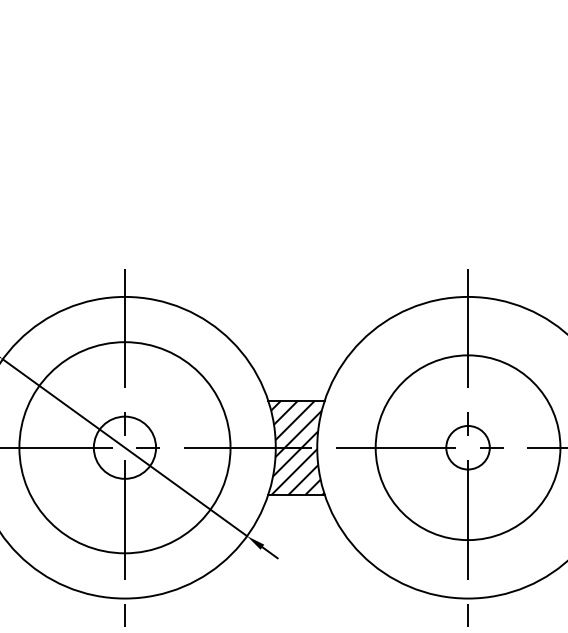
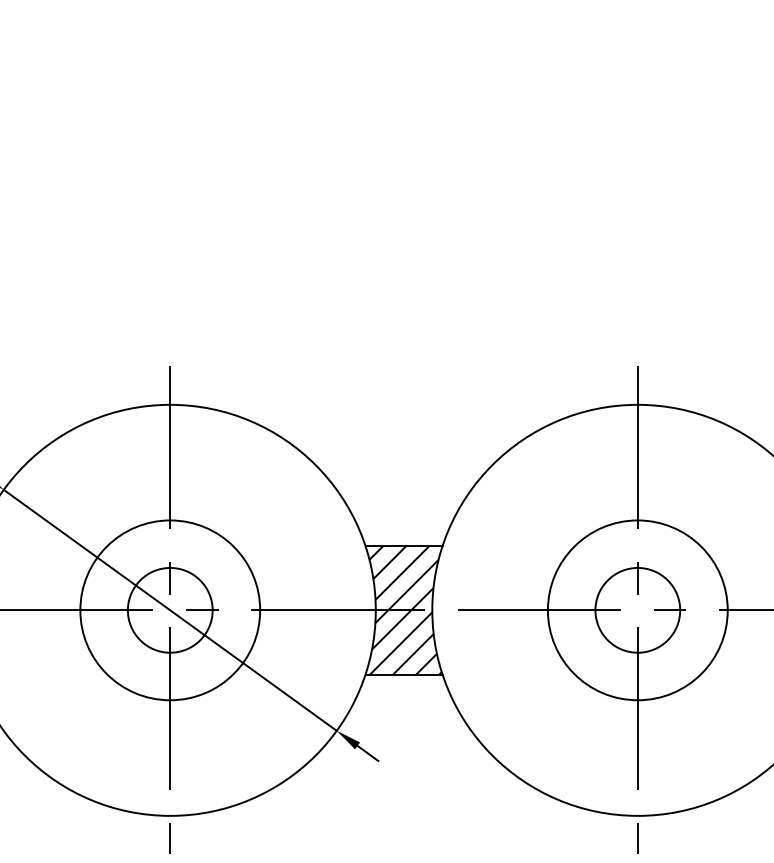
circle: (125, 447) -> (170, 610), size x0.62
circle: (467, 447) -> (637, 609), size x1.43
circle: (467, 447) -> (637, 610), size x0.71

